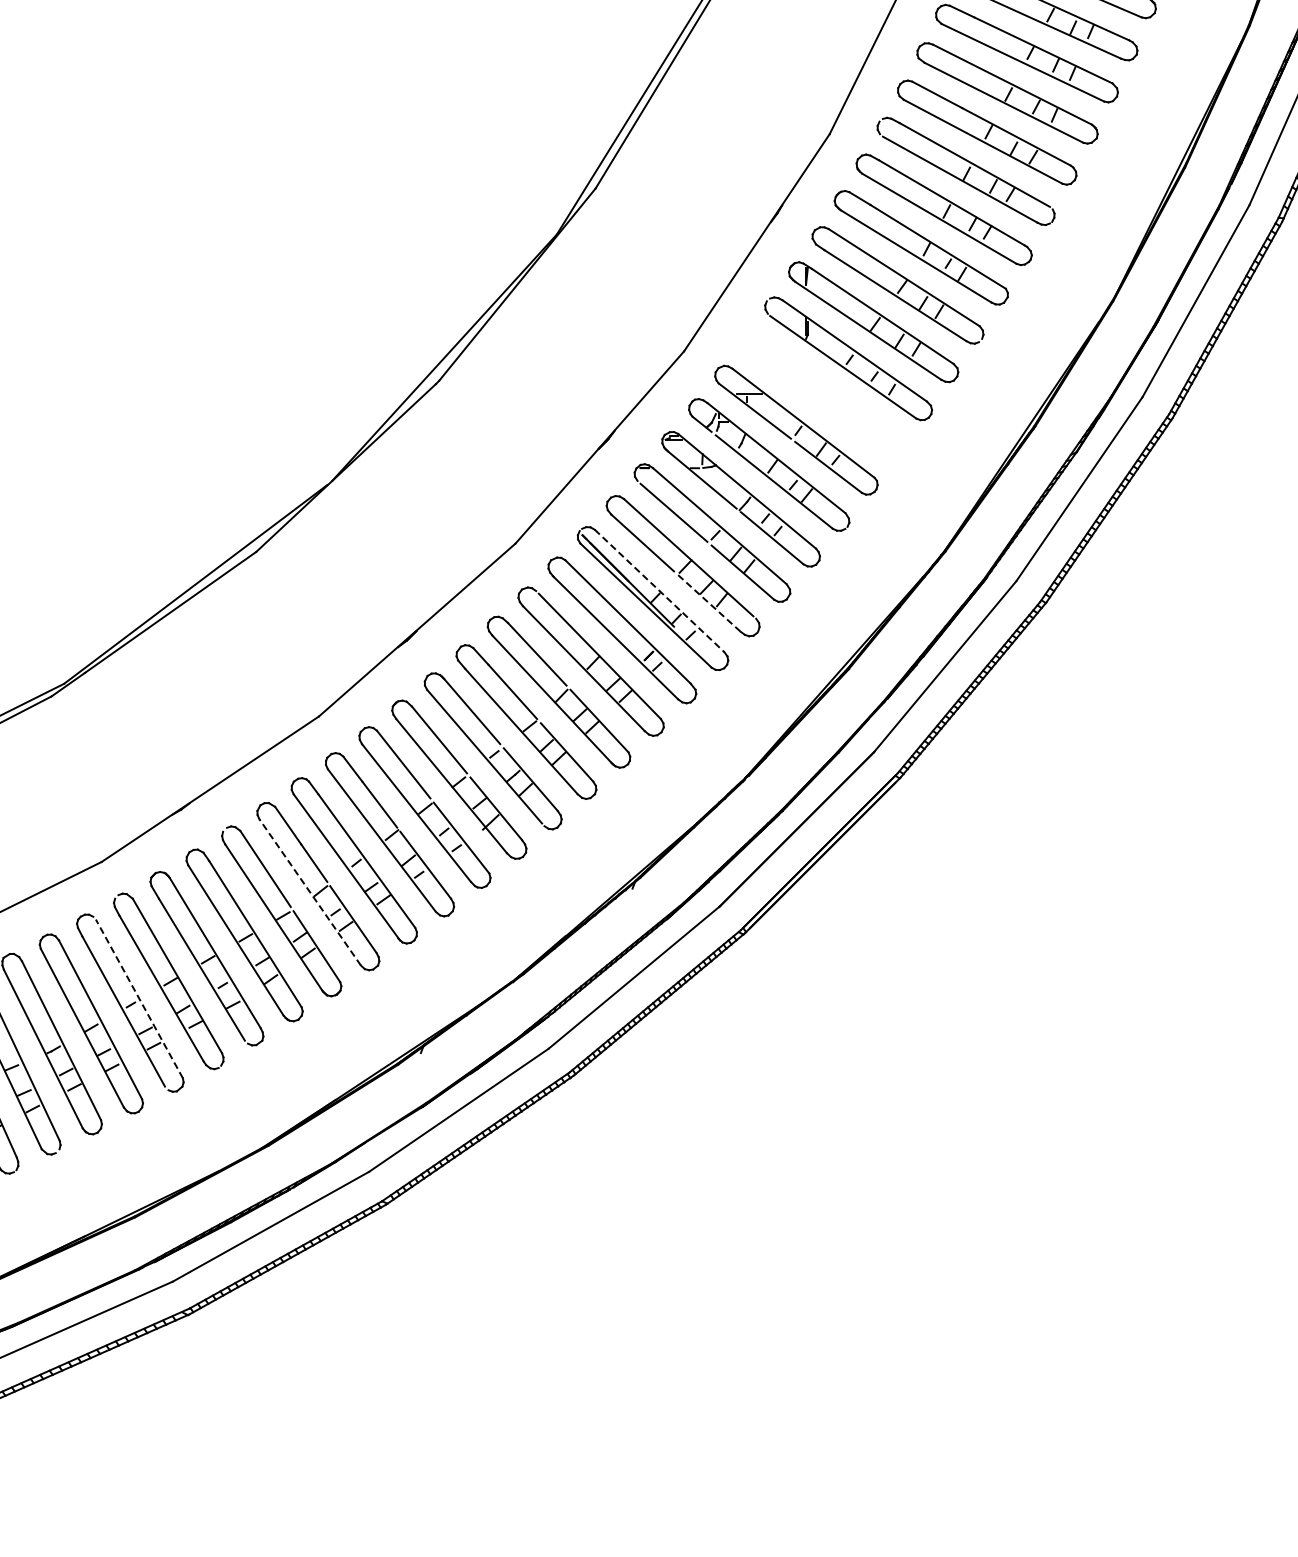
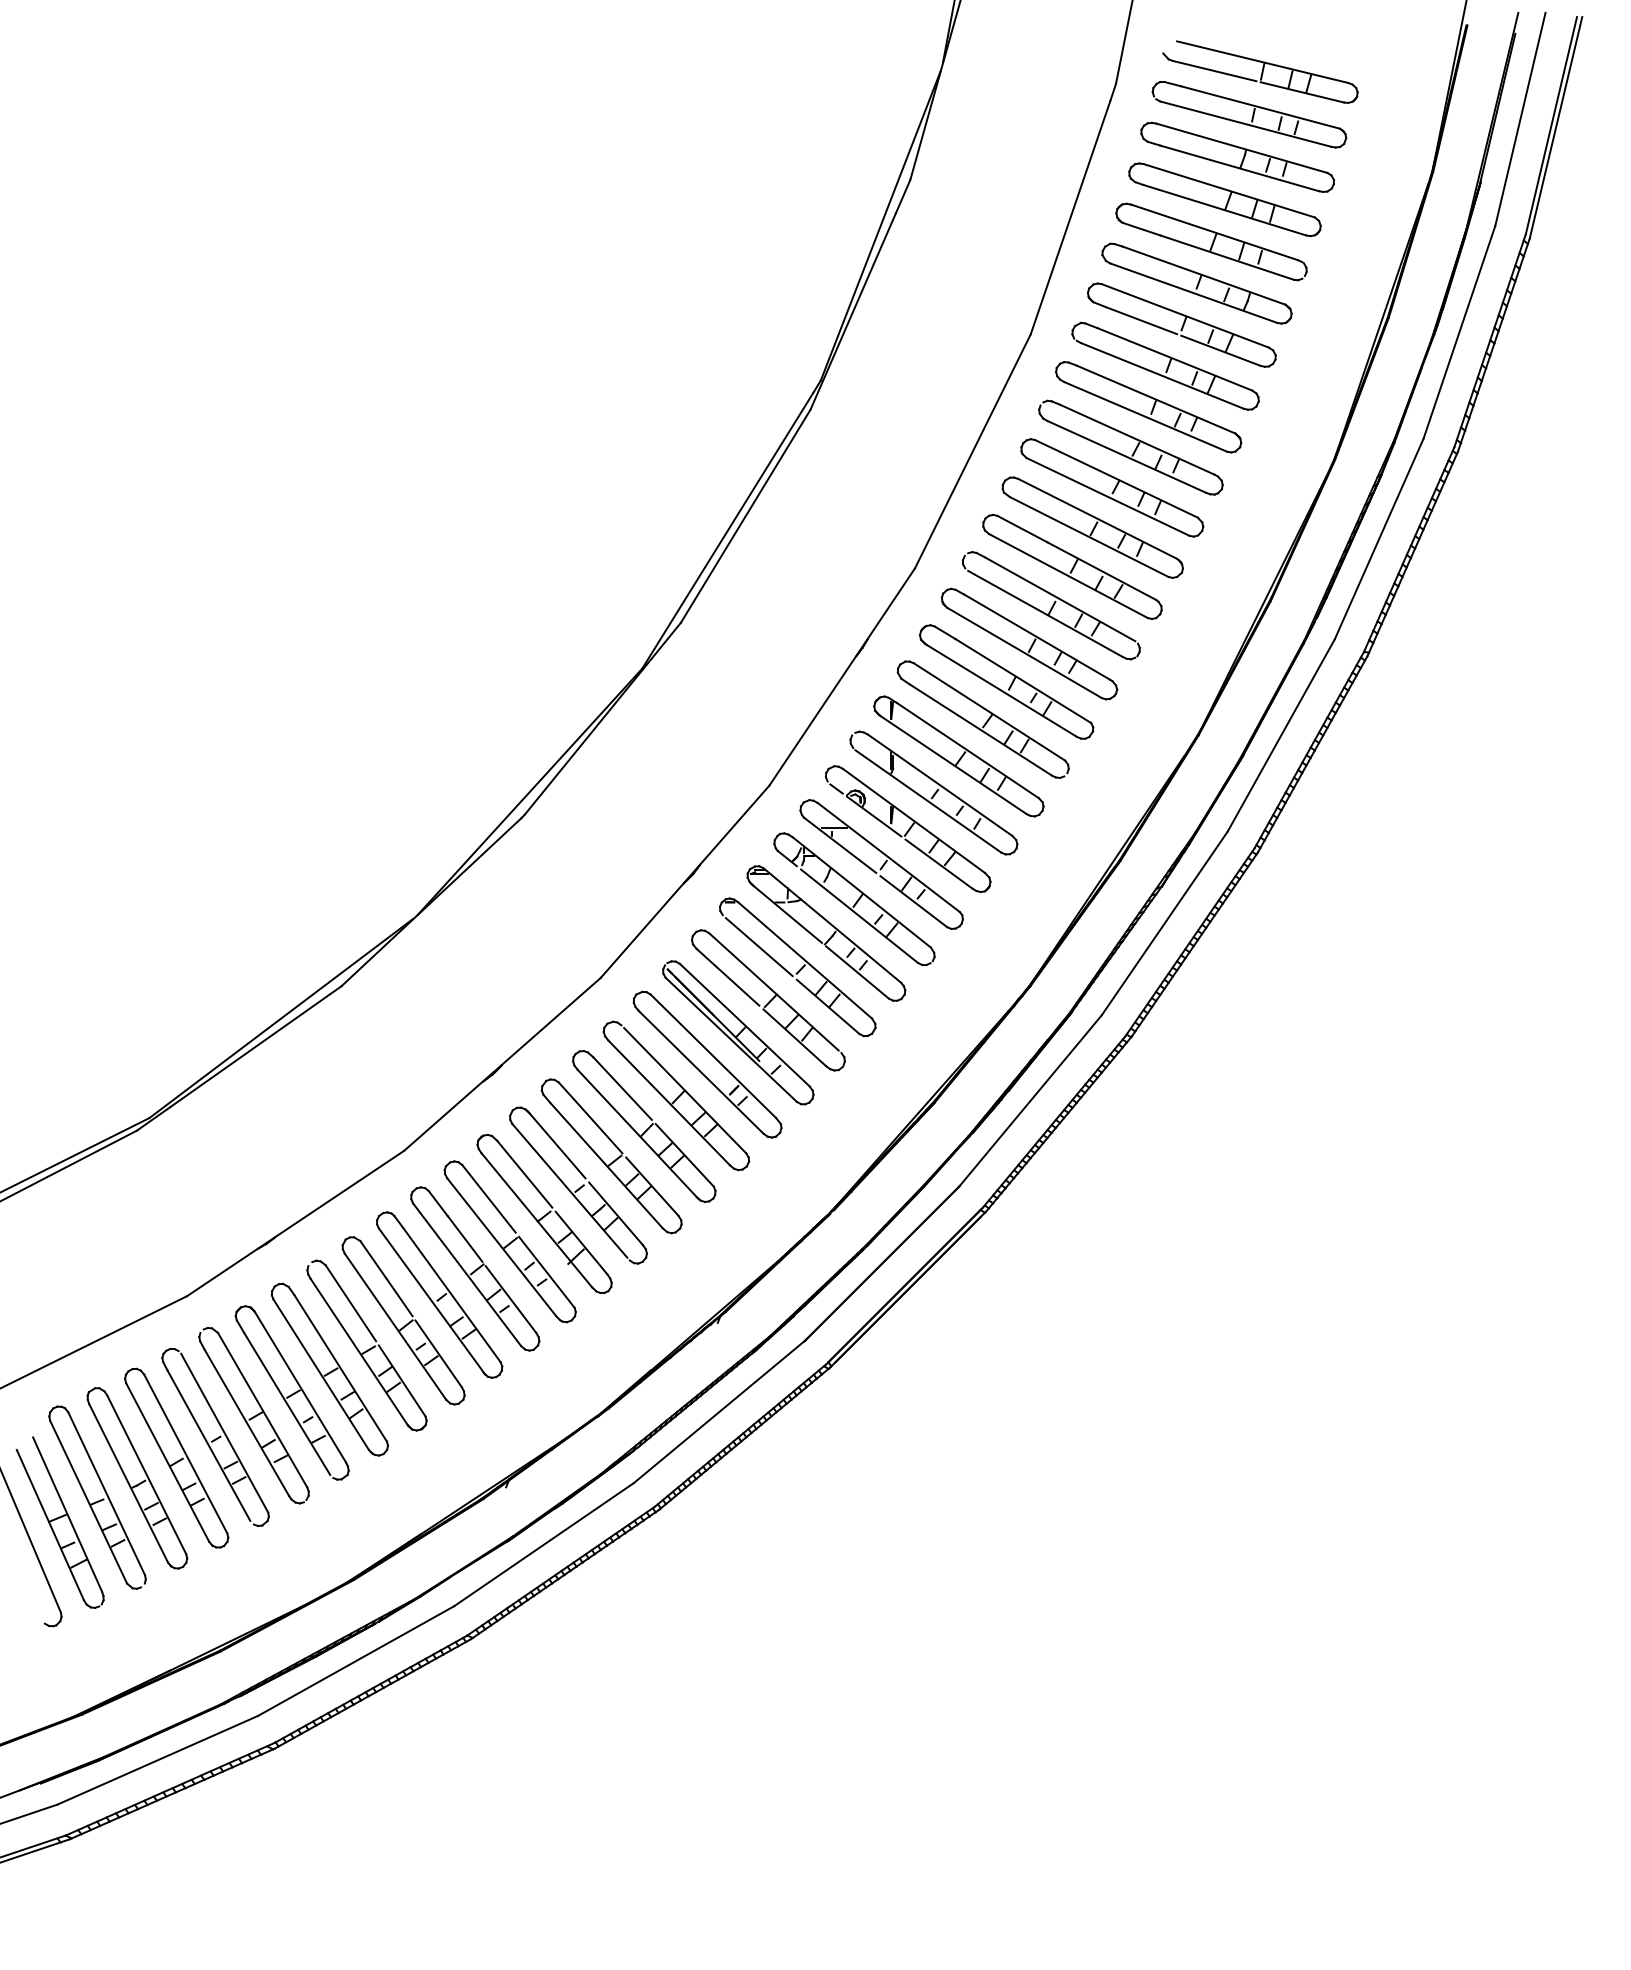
part: (823, 394) -> (908, 828), added
line: (660, 591) -> (745, 1025), dashed -> solid
line: (710, 604) -> (795, 1038), dashed -> solid
line: (310, 892) -> (395, 1326), dashed -> solid
line: (139, 999) -> (224, 1433), dashed -> solid

